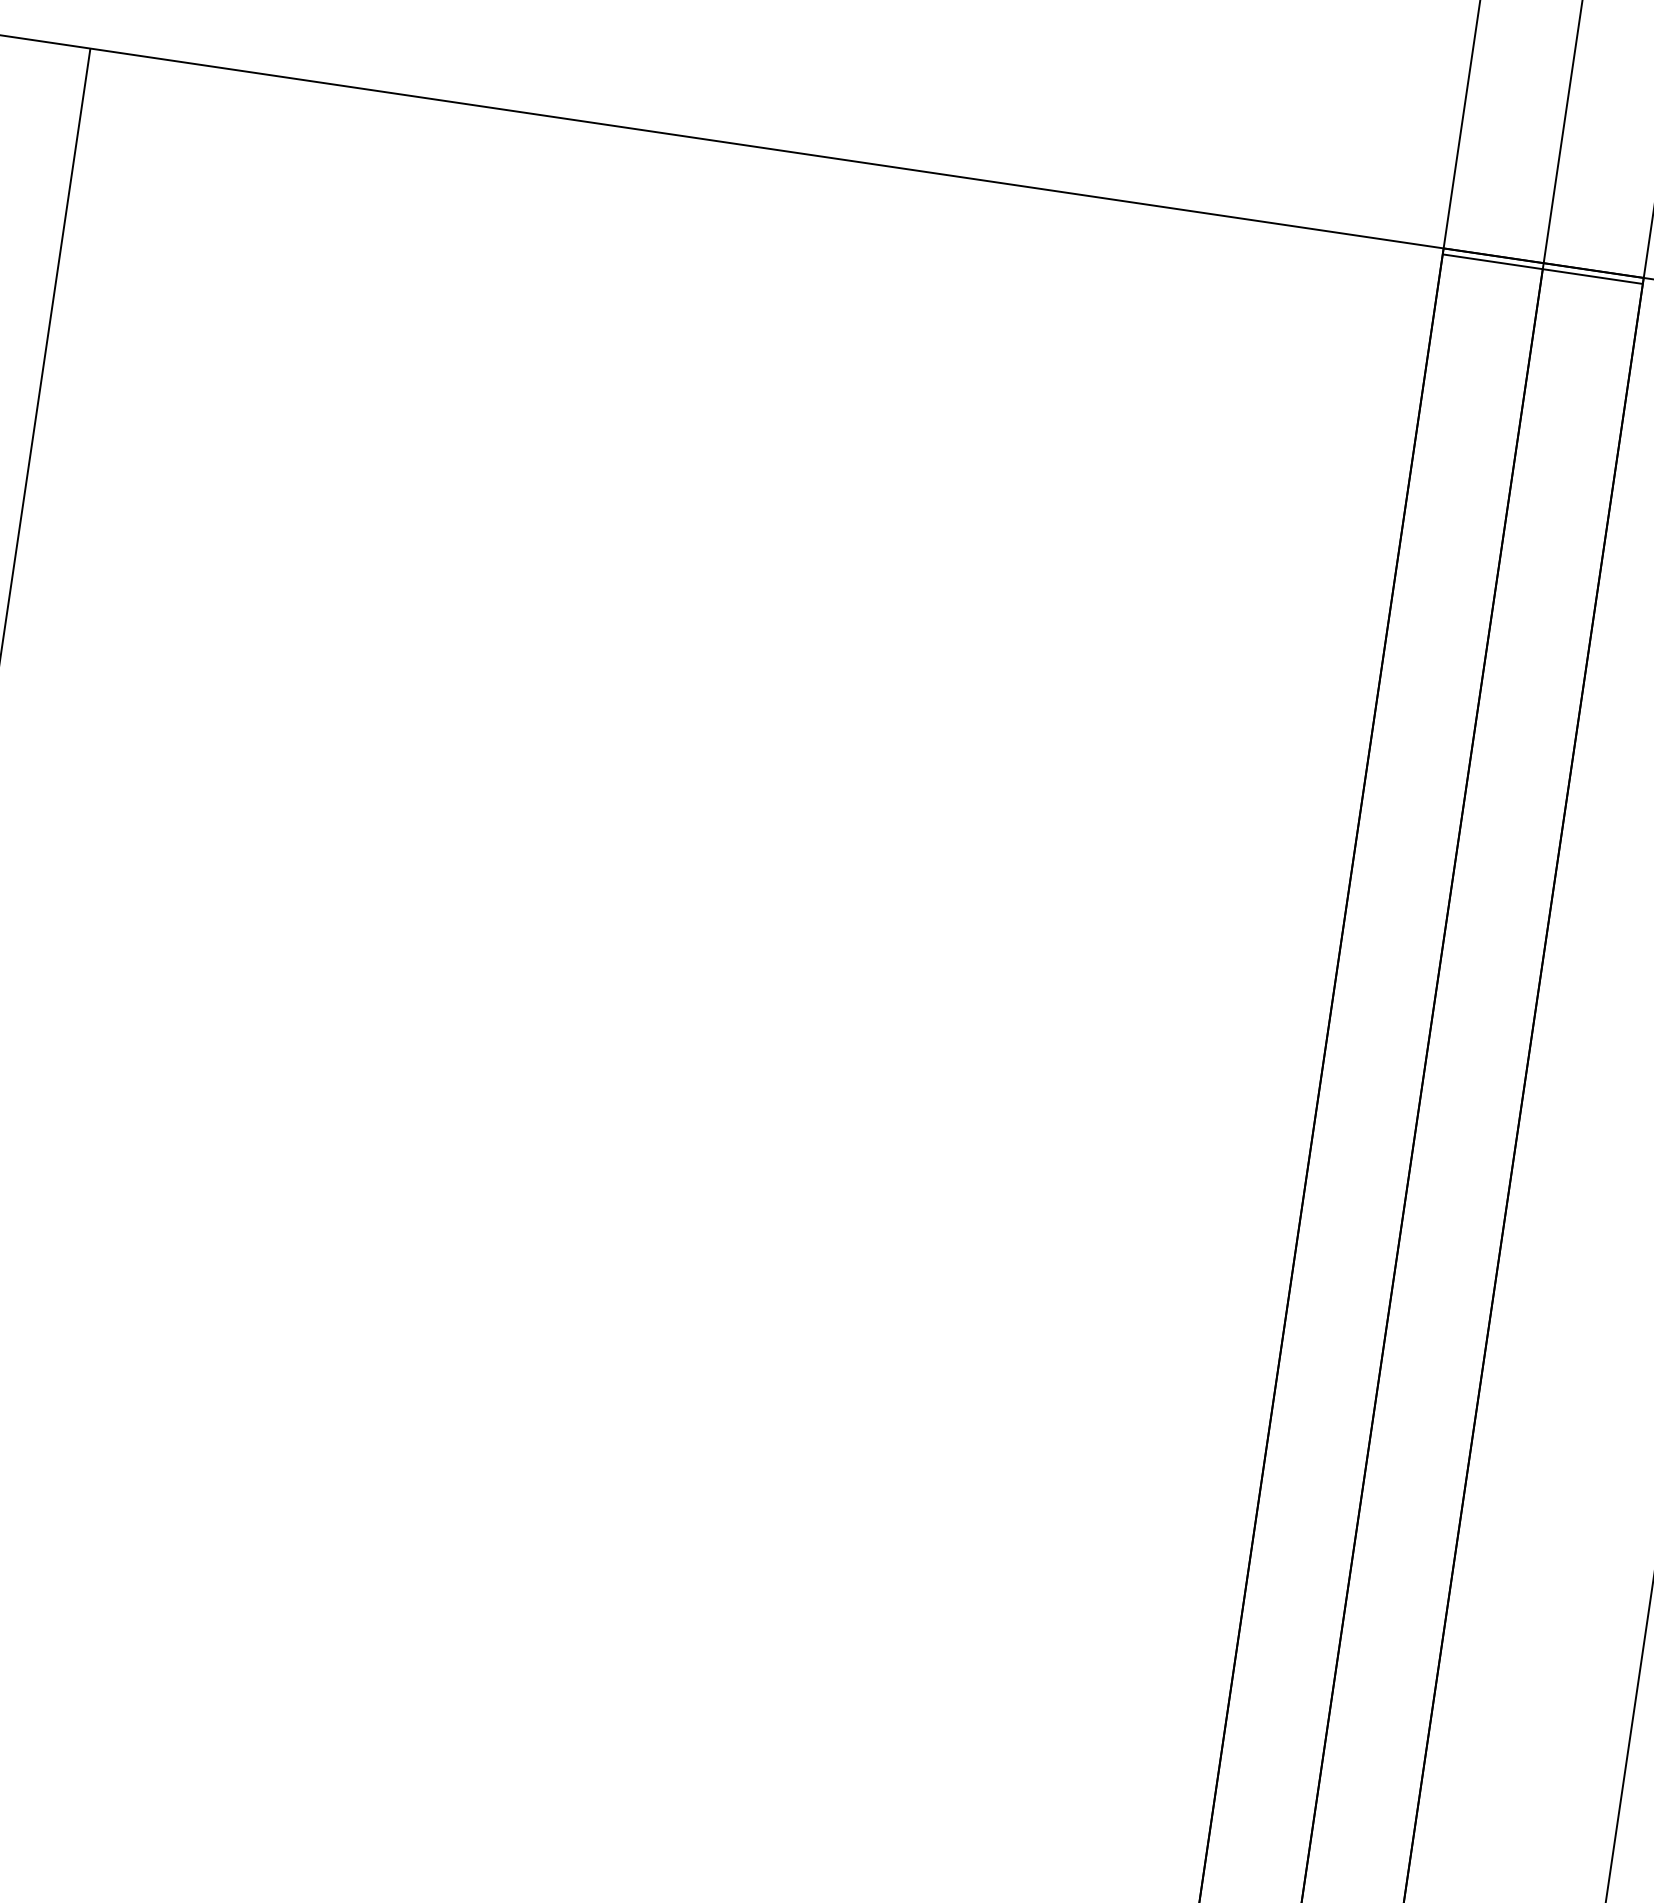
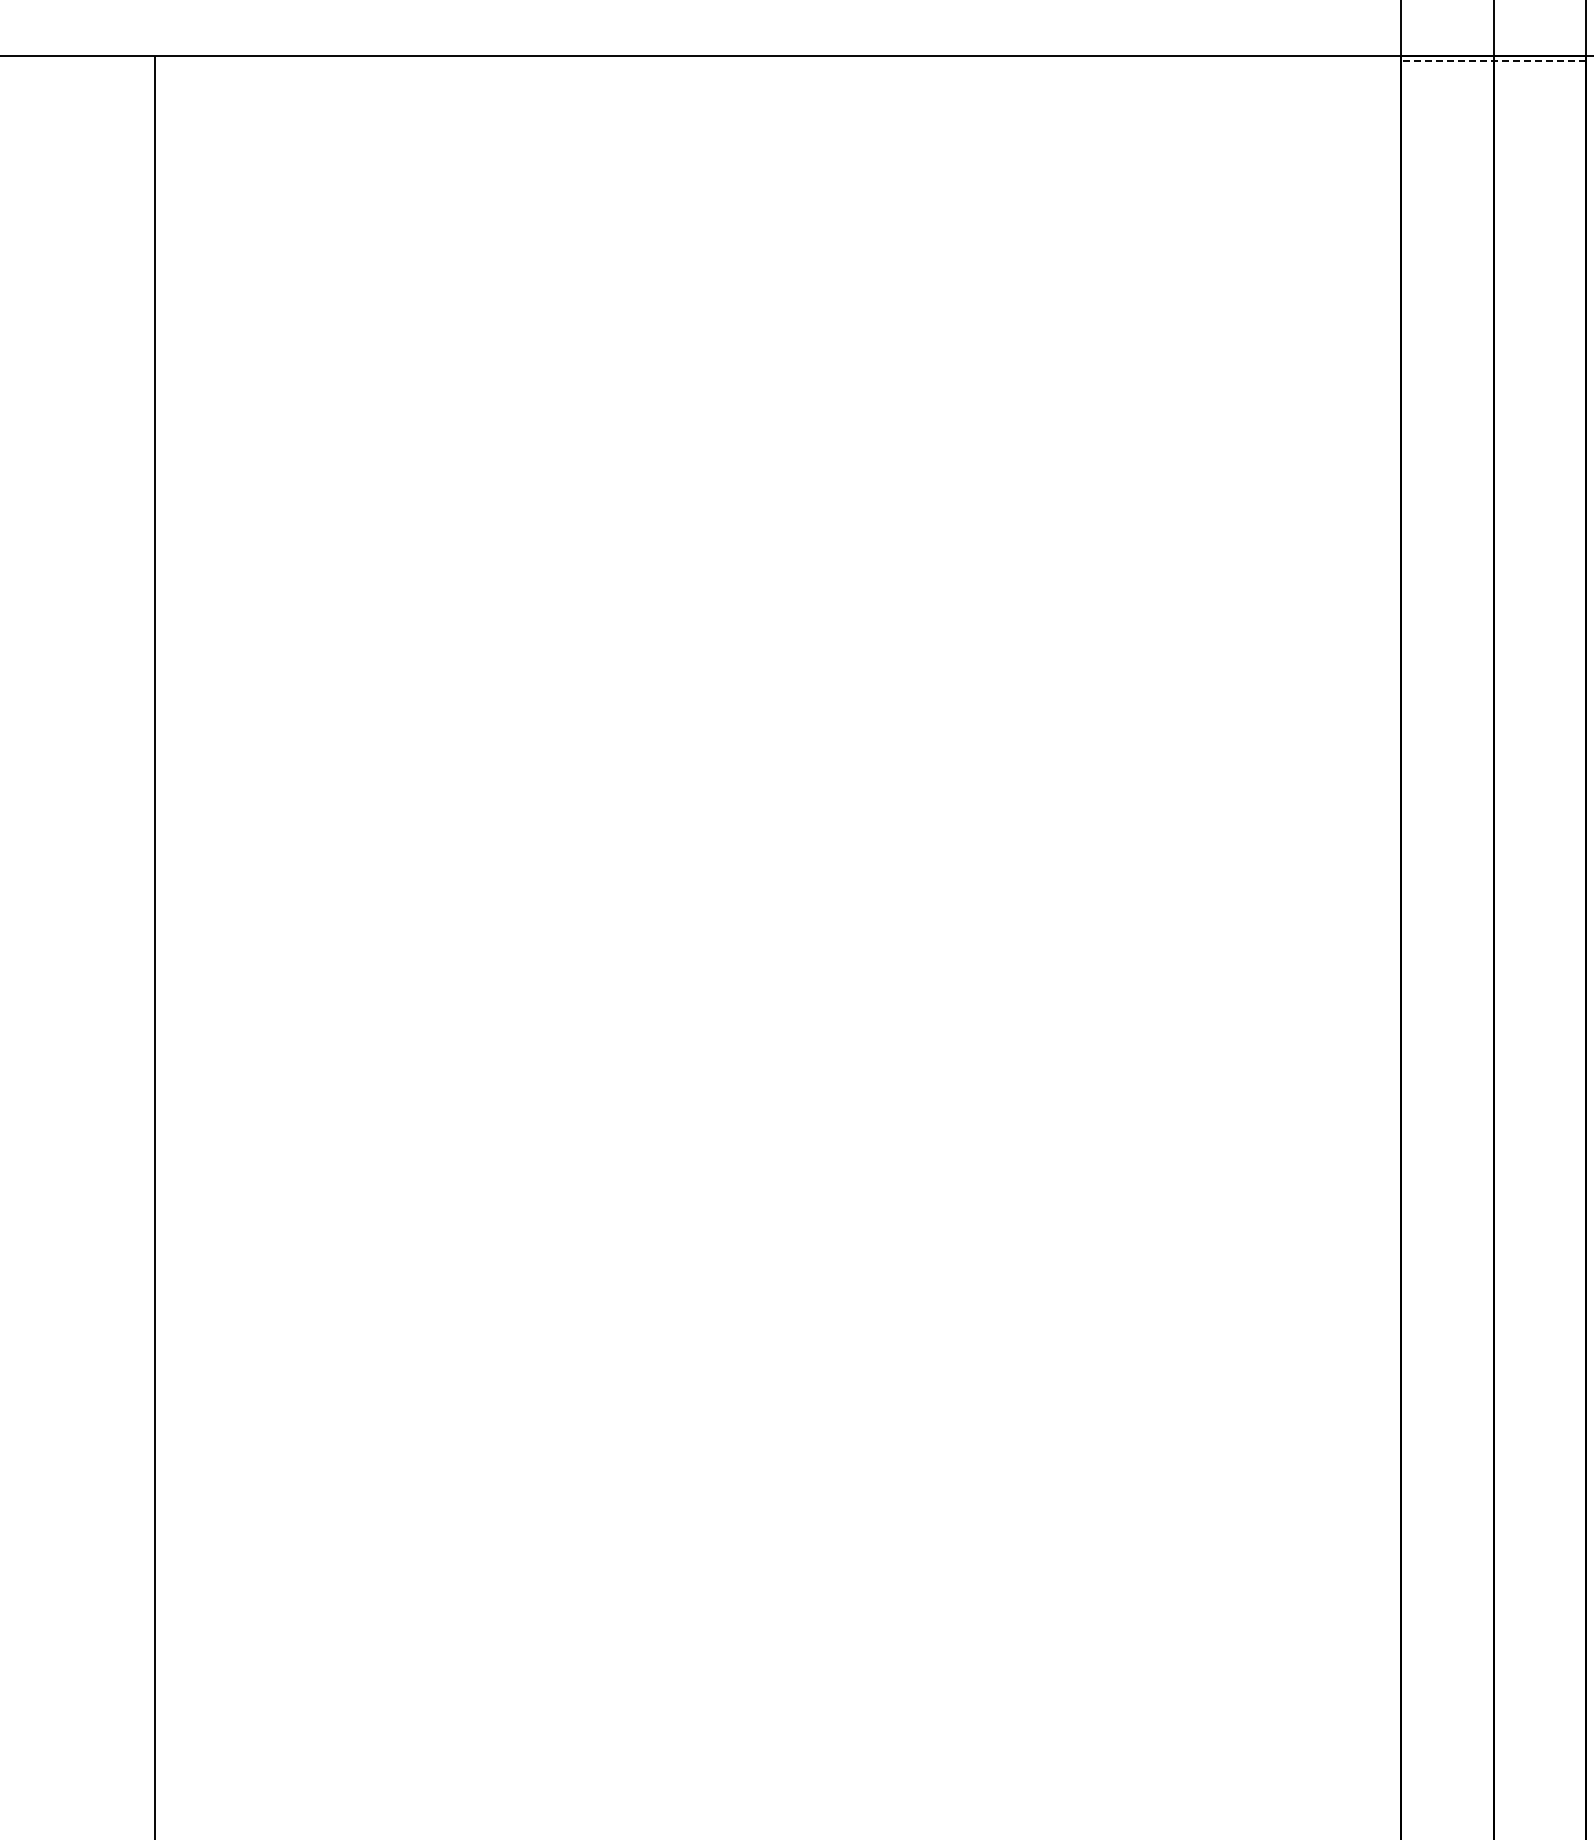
line: (1542, 269) -> (1493, 61), solid -> dashed

